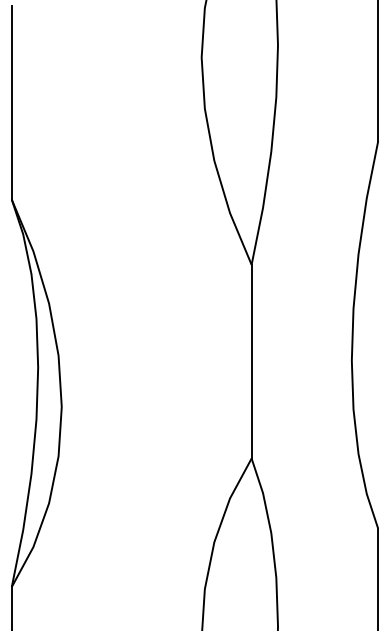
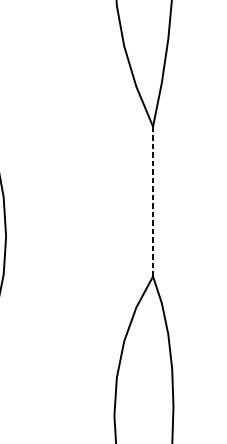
line: (251, 361) -> (152, 201), solid -> dashed

